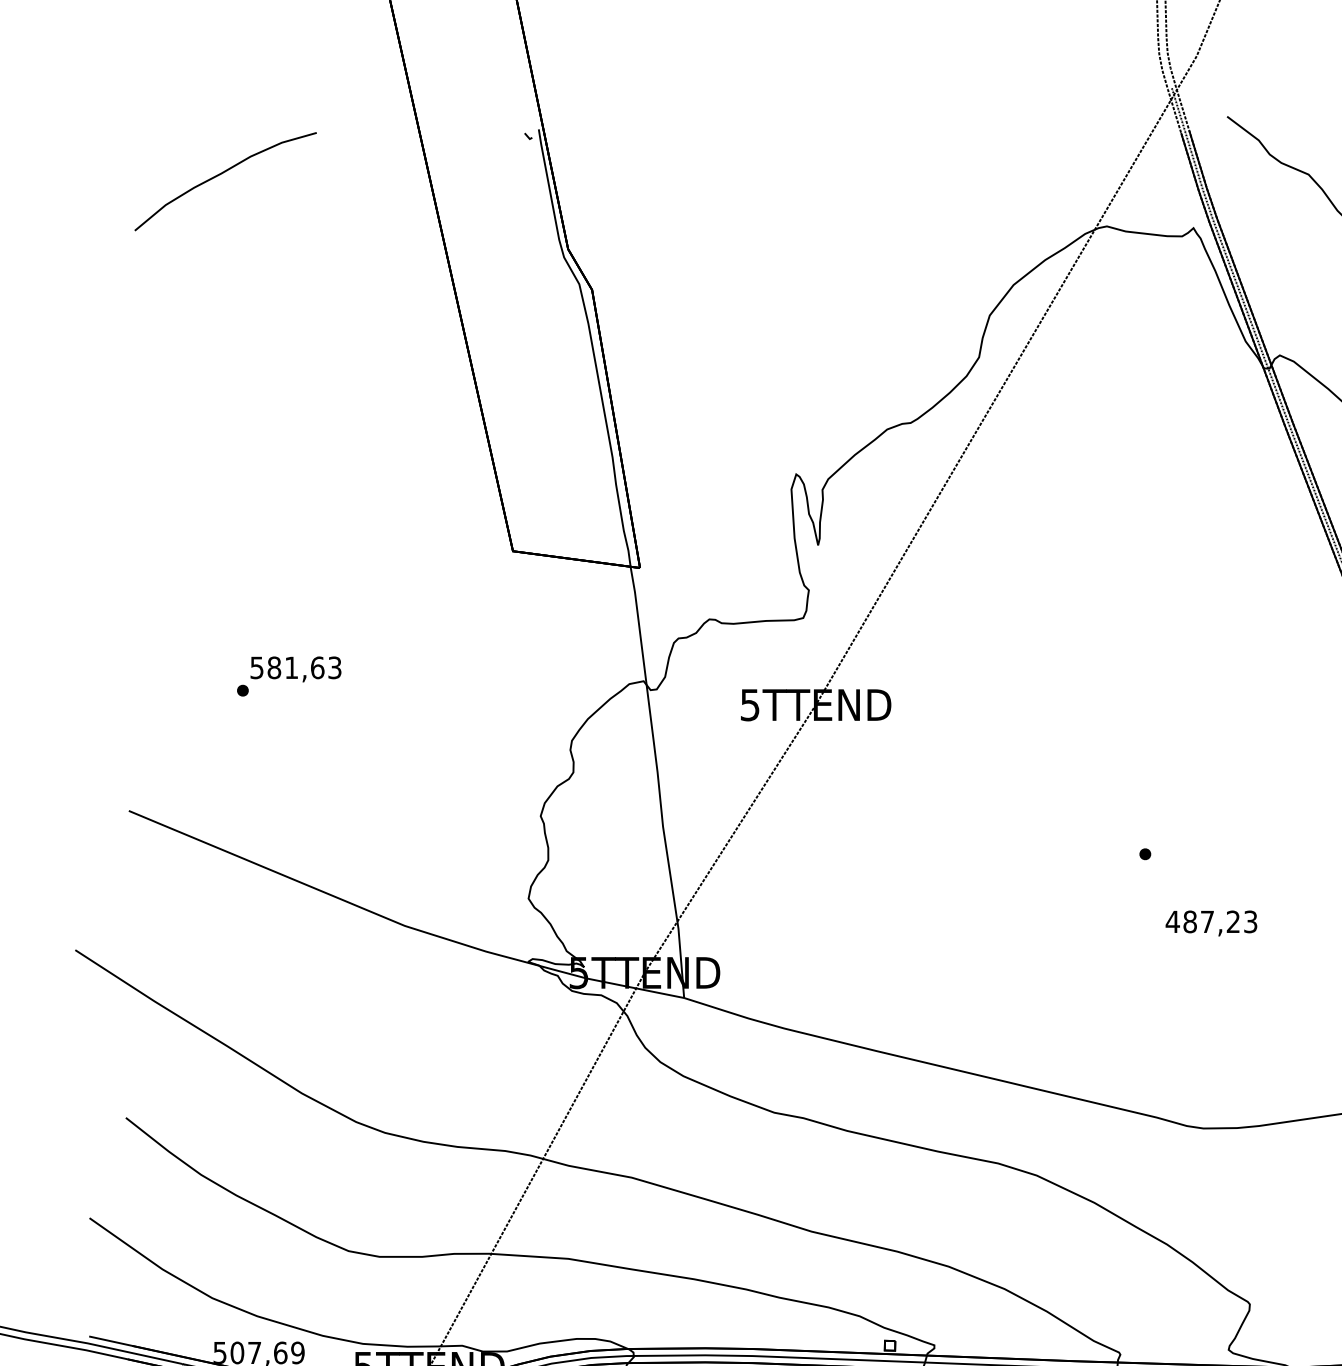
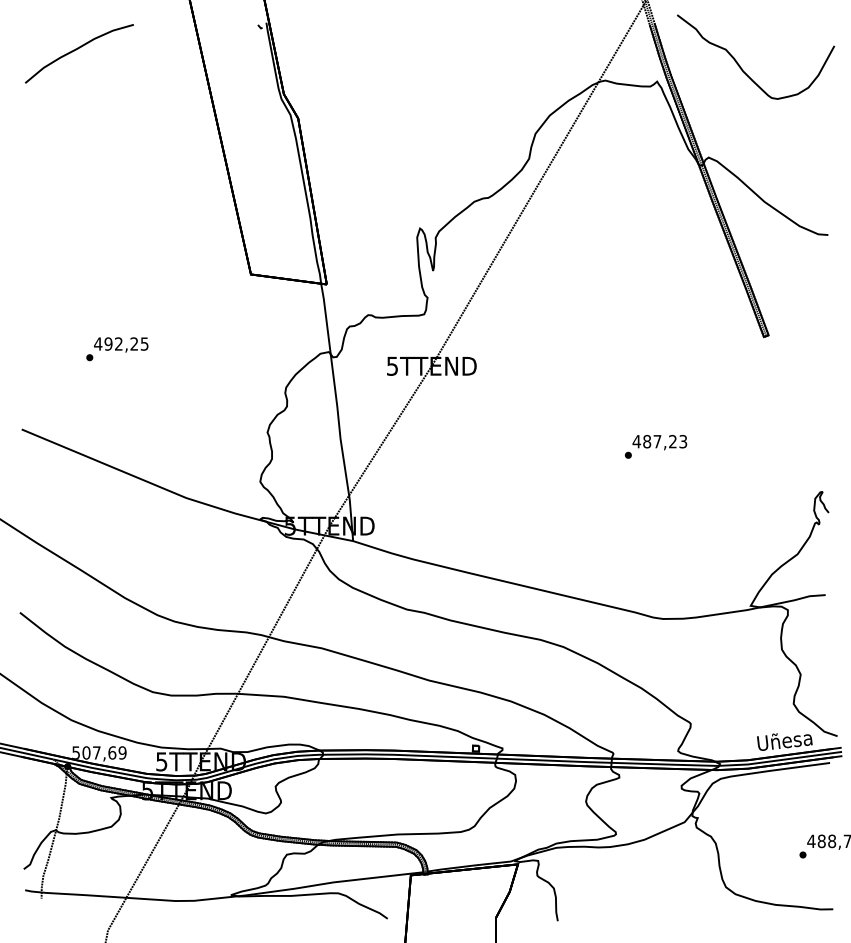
text: (296, 666) -> (121, 343), 581,63 -> 492,25
text: (1210, 923) -> (659, 442), moved

